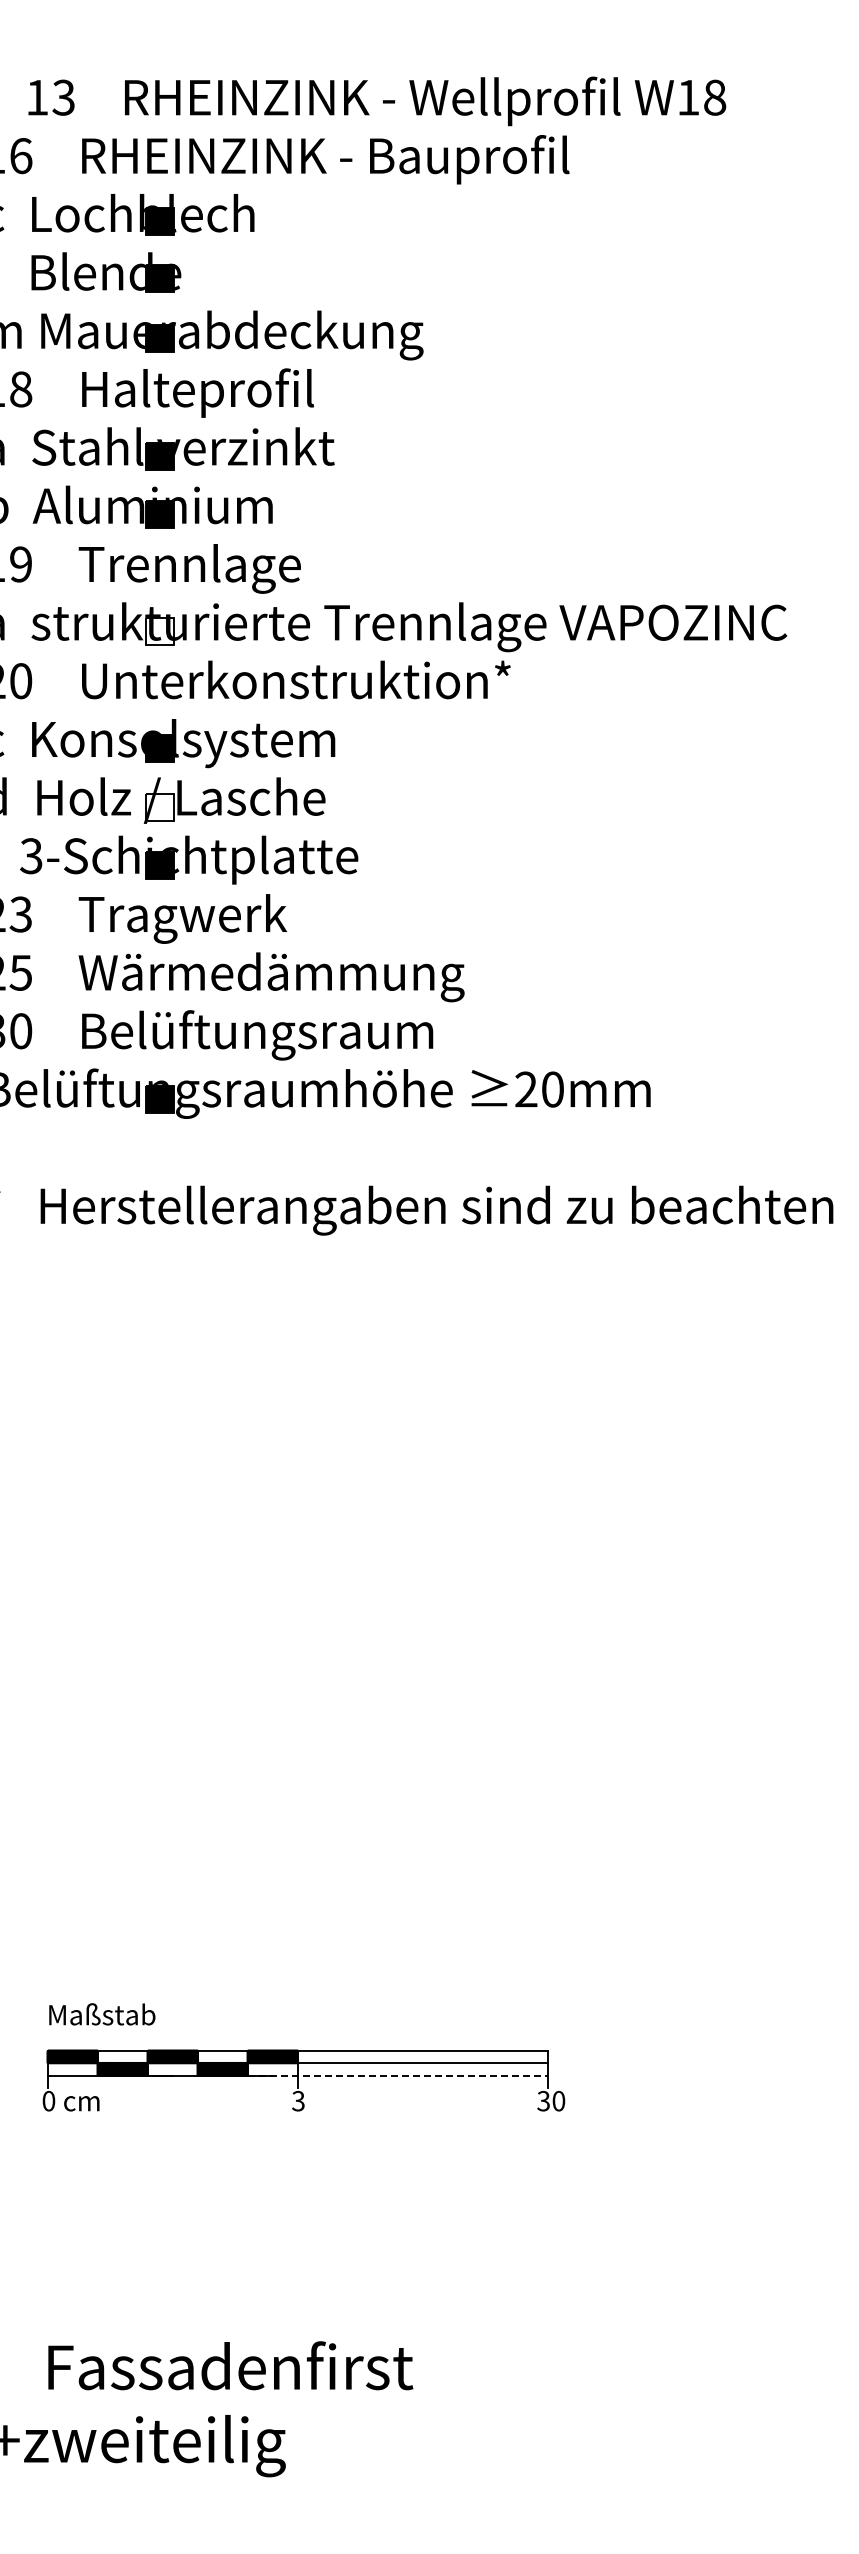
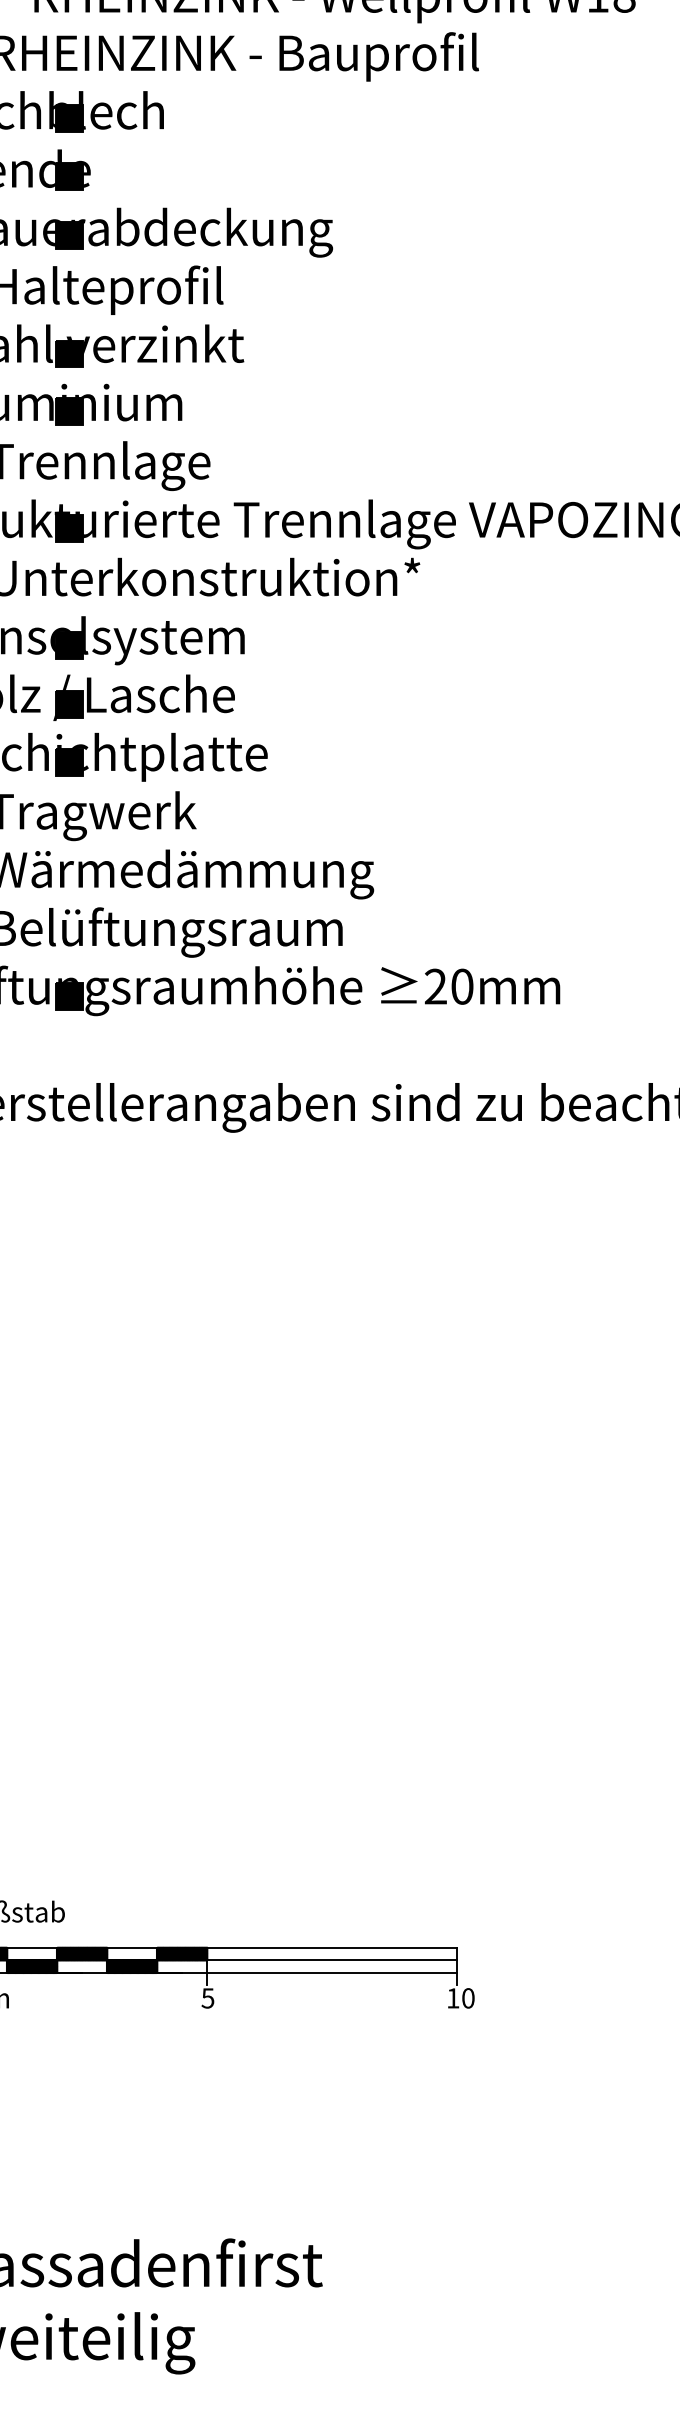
fill: (159, 631) -> (69, 528), added
fill: (159, 806) -> (69, 703), added
line: (398, 2075) -> (308, 1972), dashed -> solid
text: (298, 2100) -> (208, 1997), 3 -> 5
text: (543, 2100) -> (453, 1997), 30 -> 10

